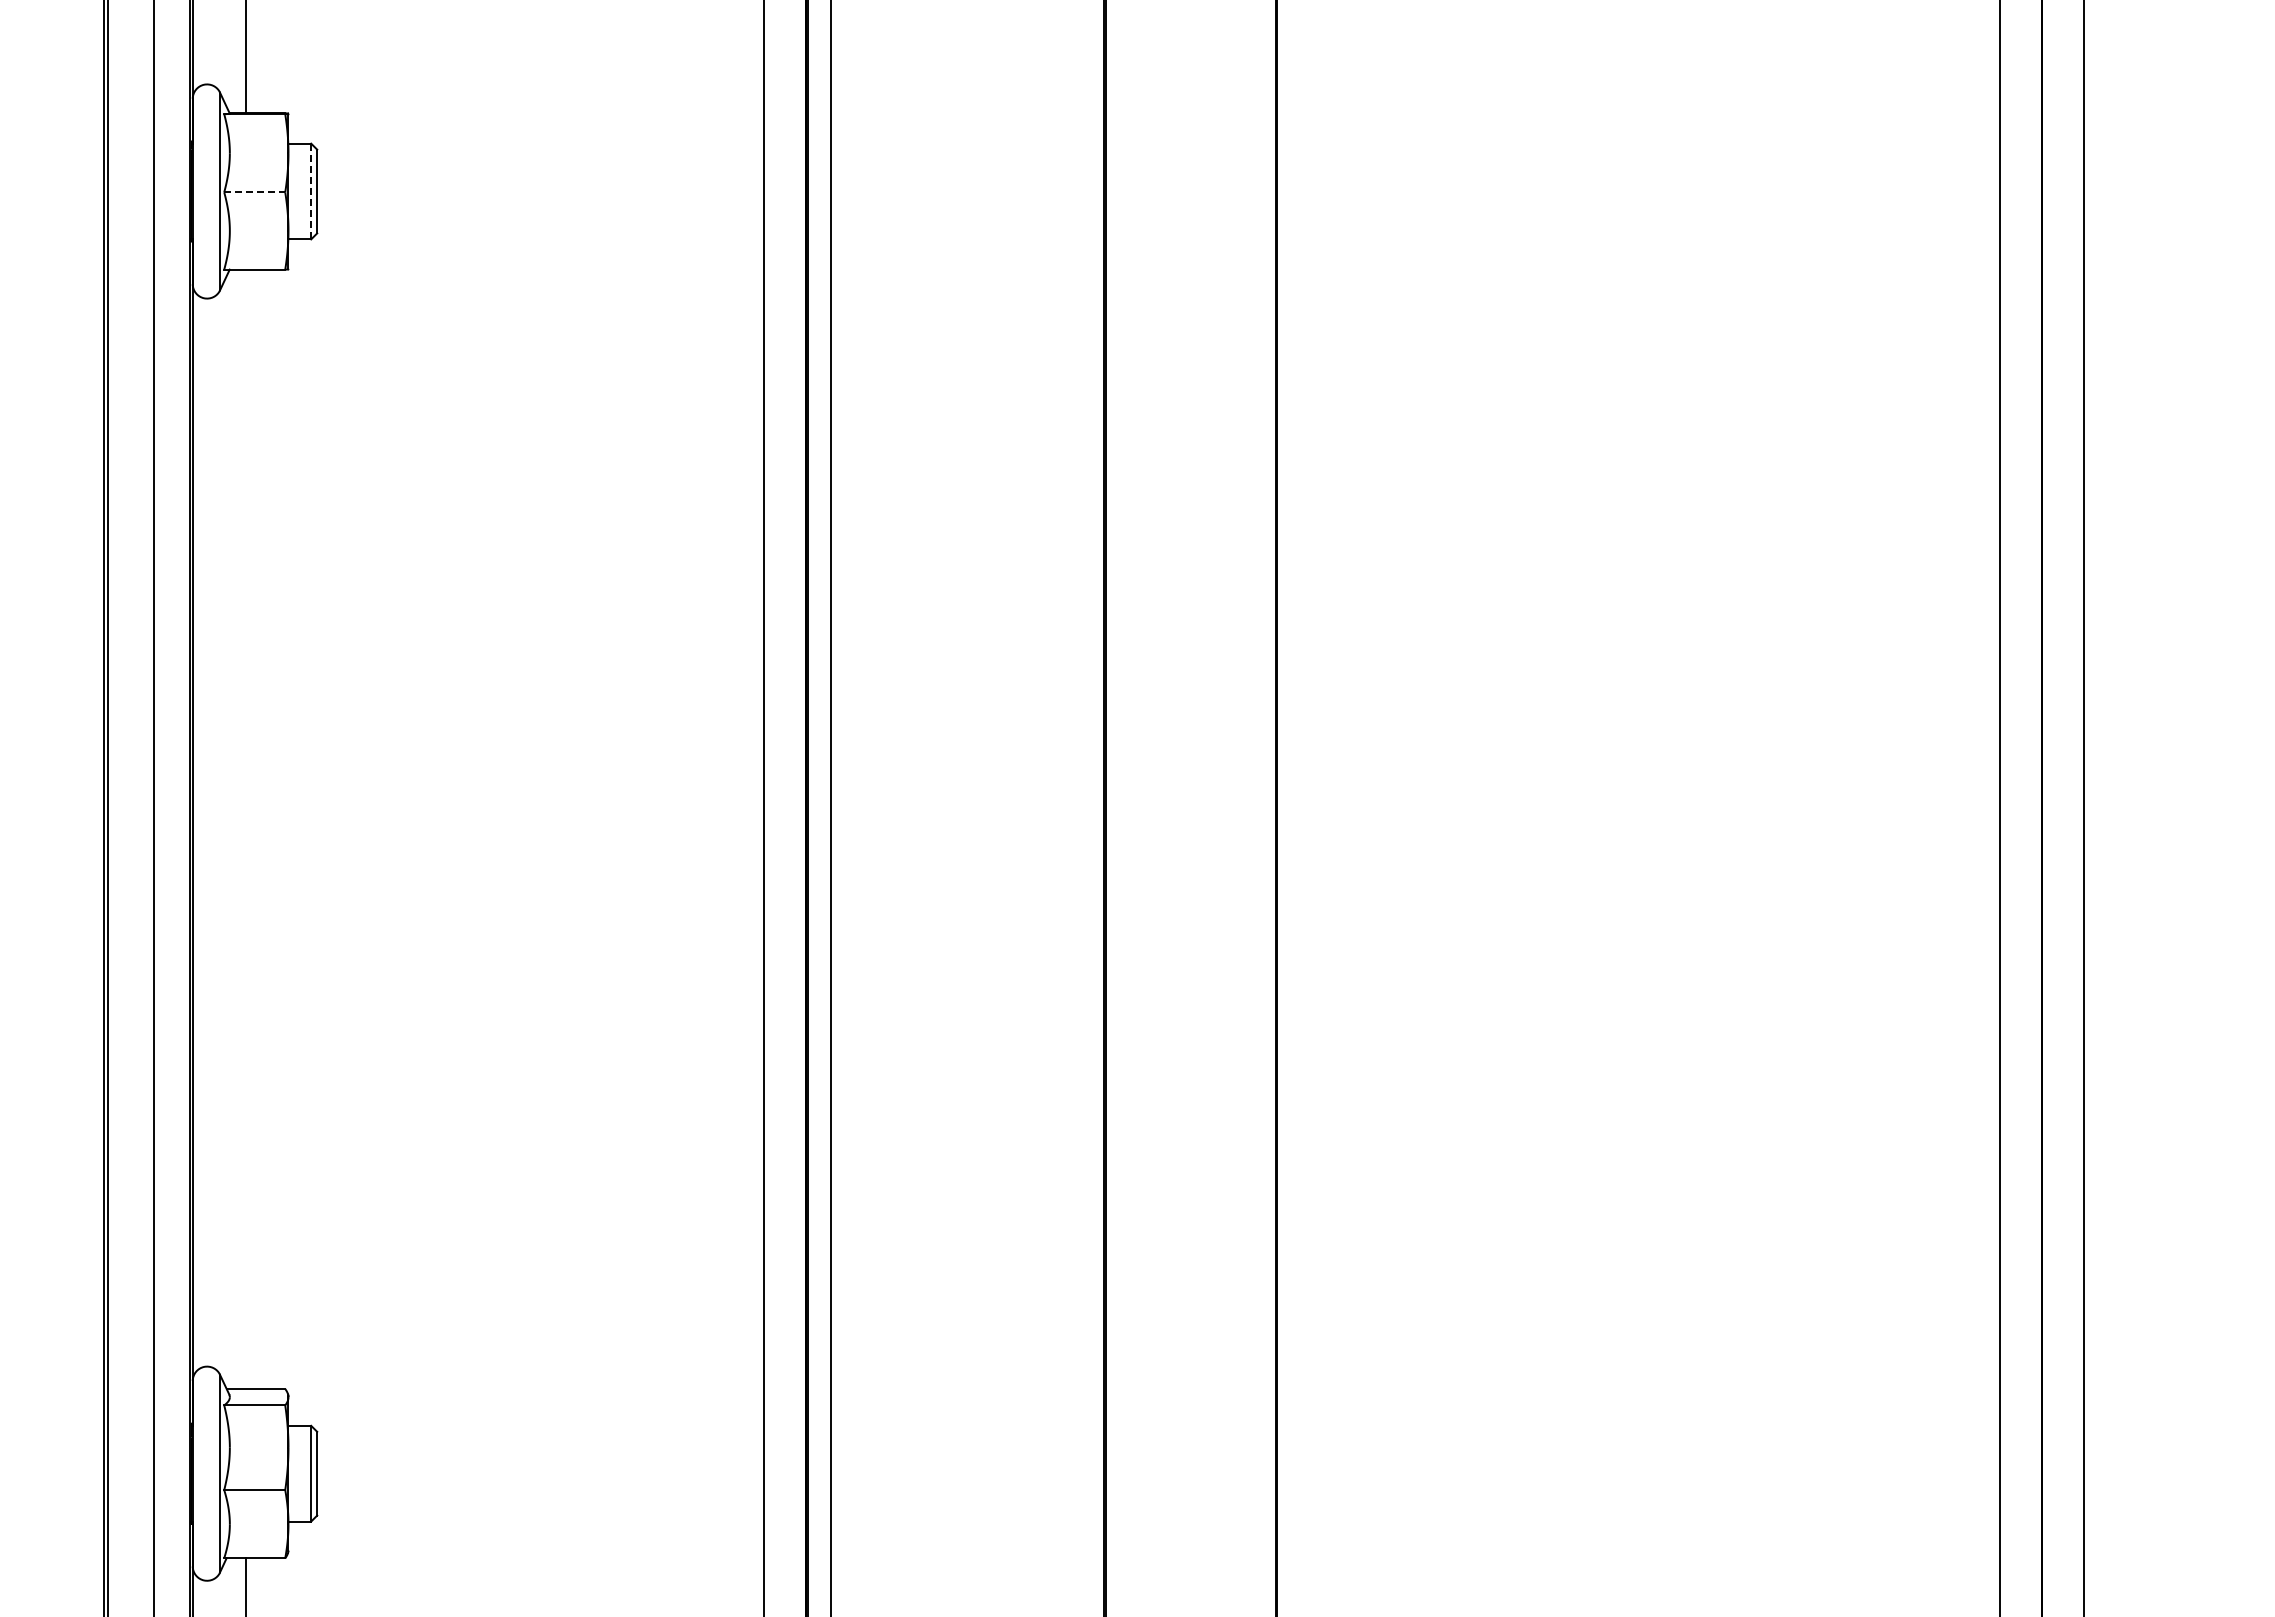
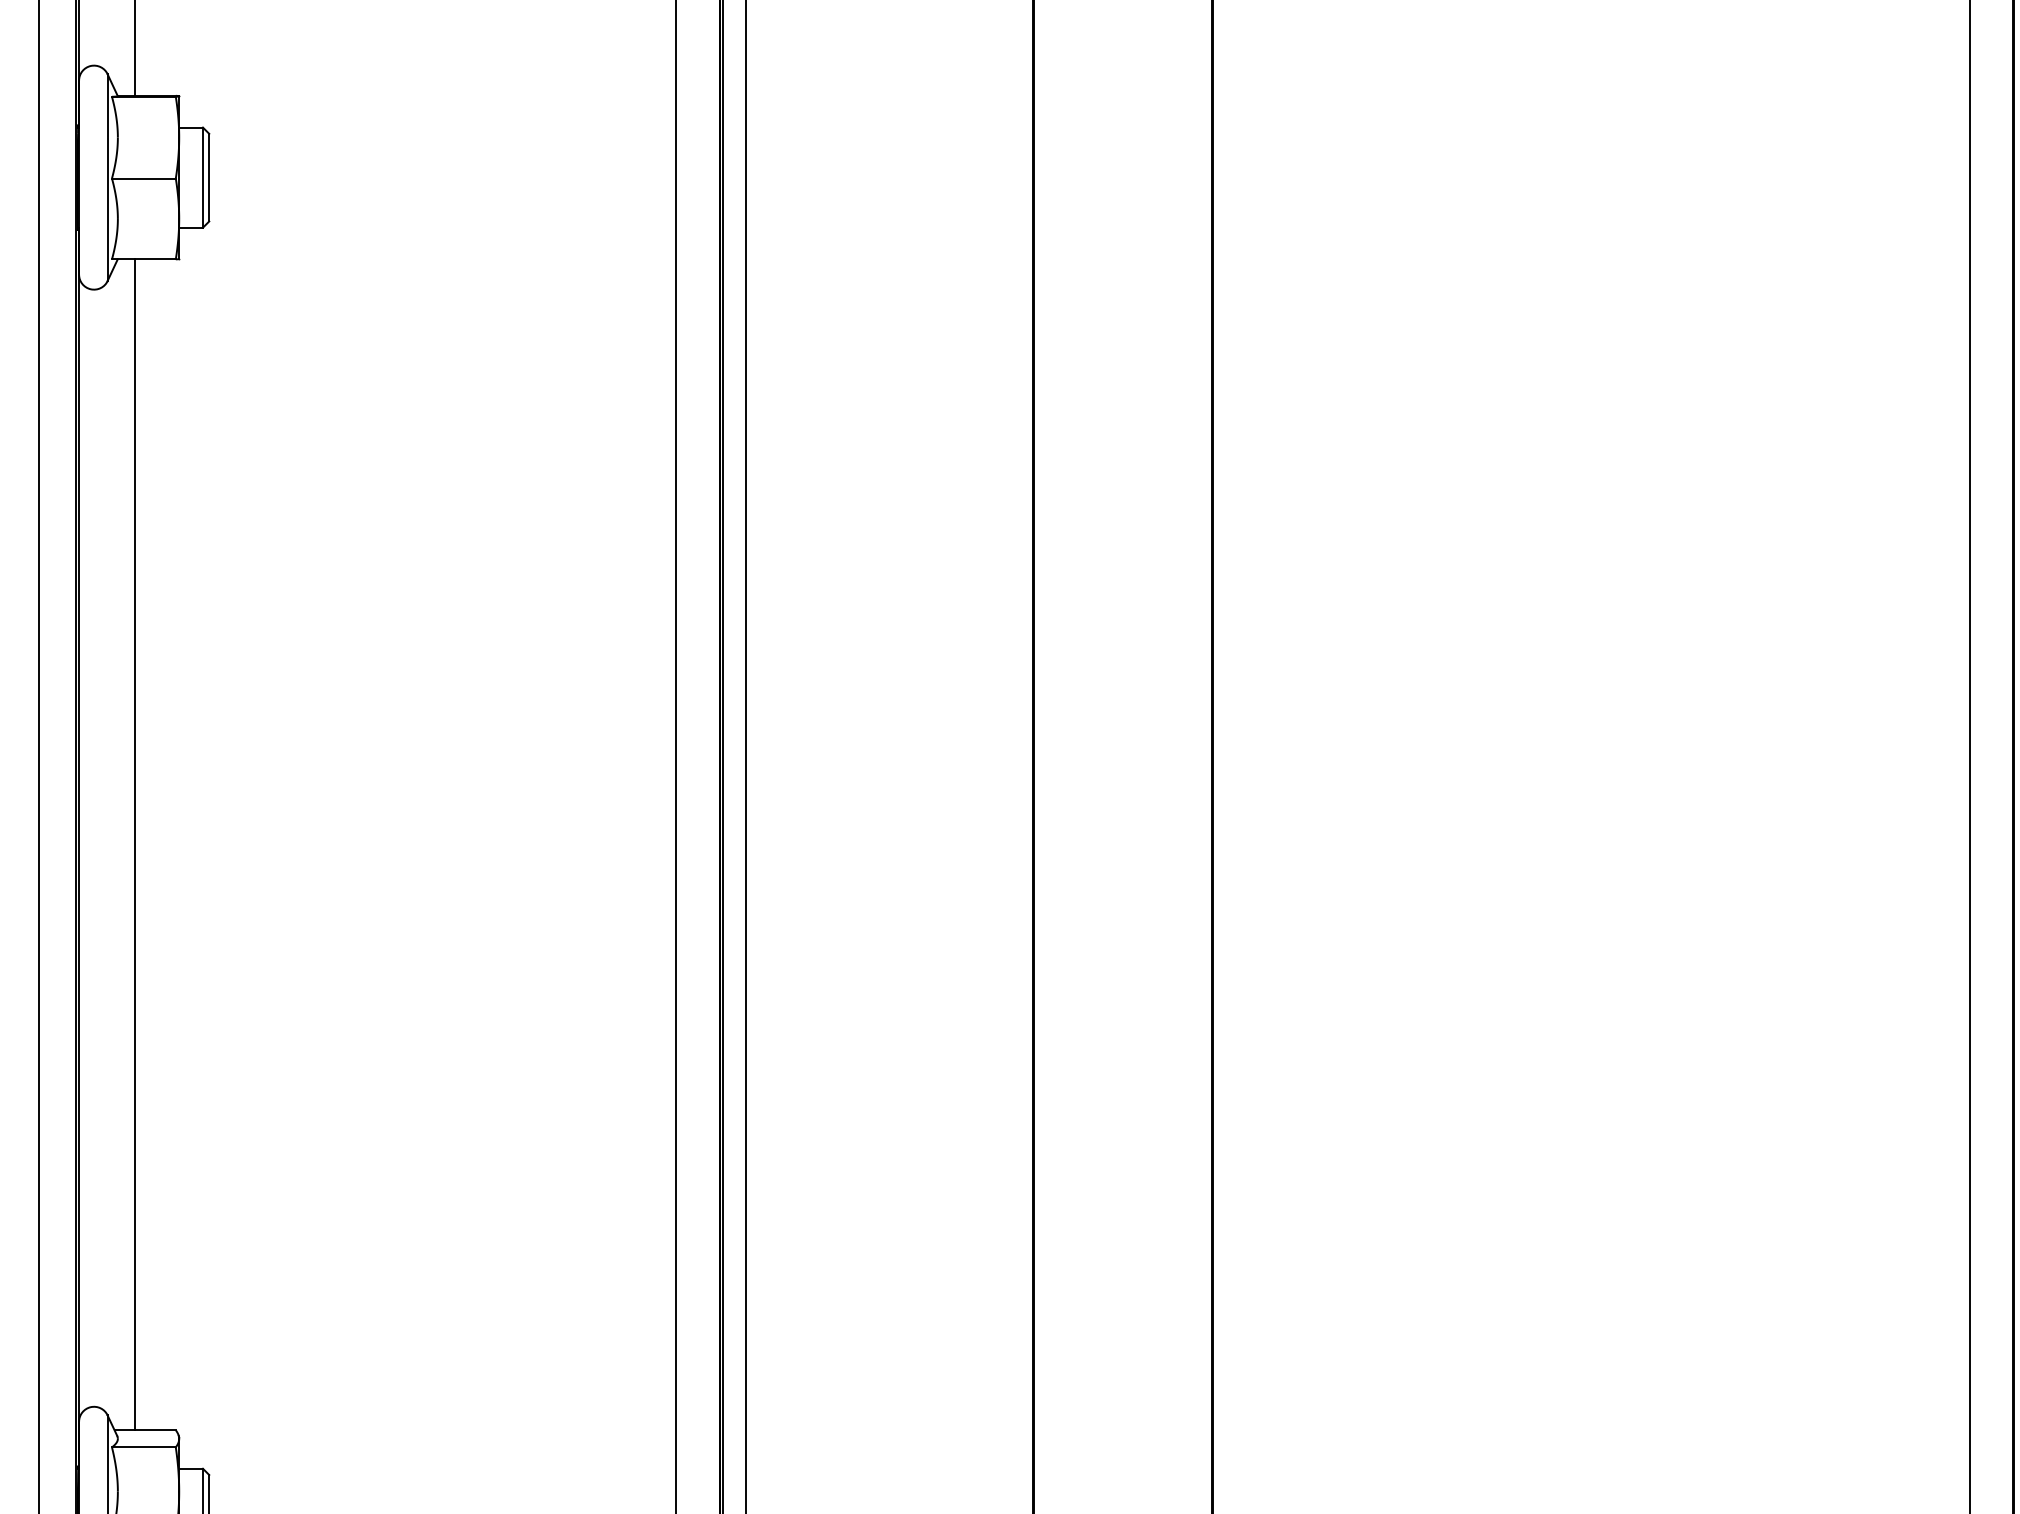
line: (311, 191) -> (203, 177), dashed -> solid
line: (254, 192) -> (143, 178), dashed -> solid
line: (246, 828) -> (135, 843), added

